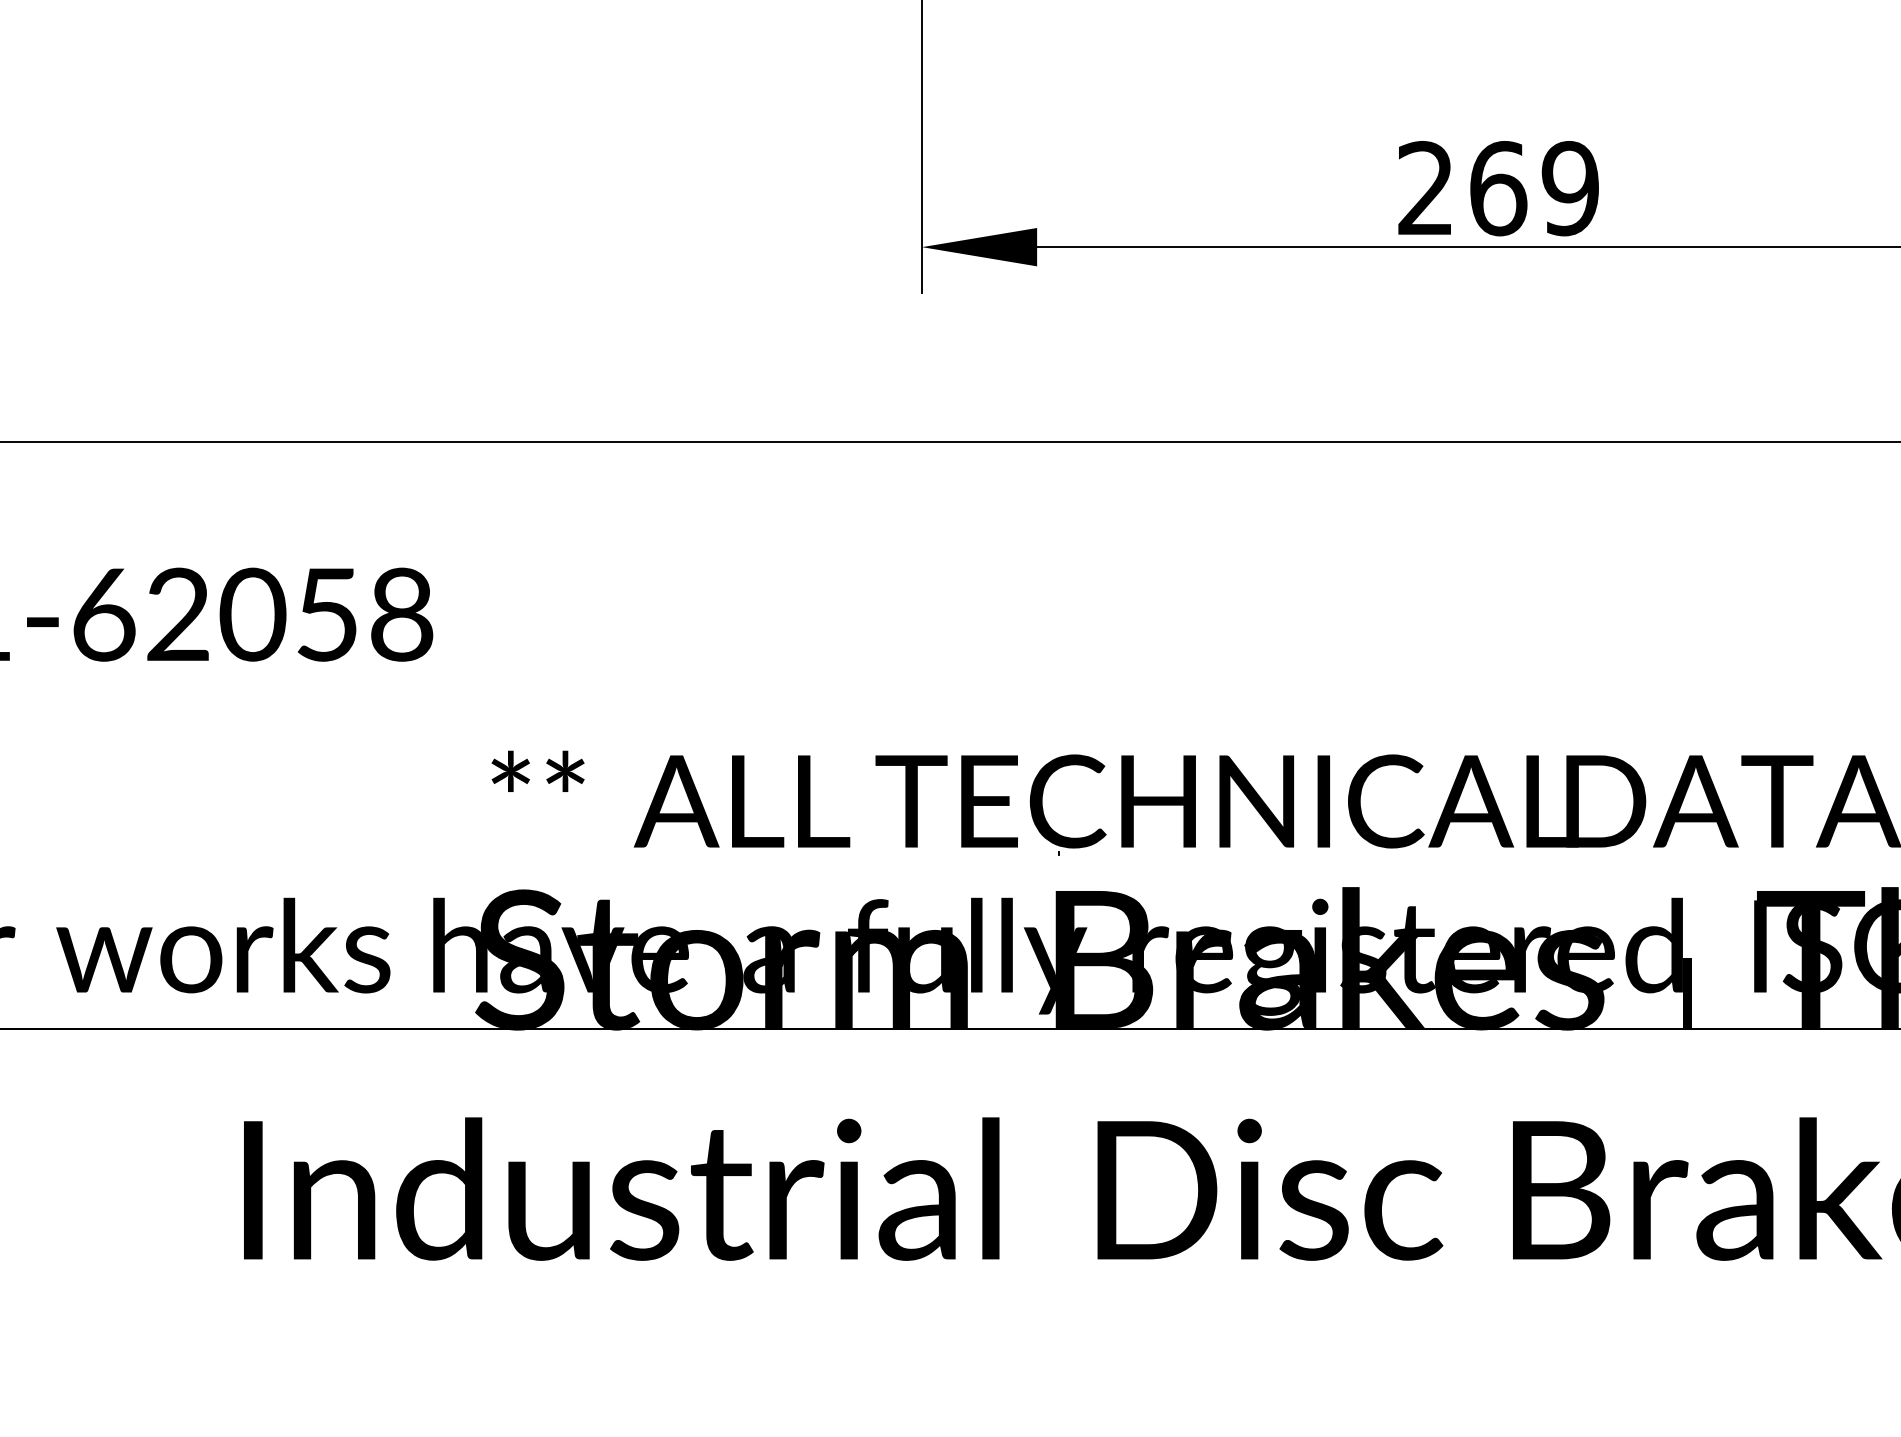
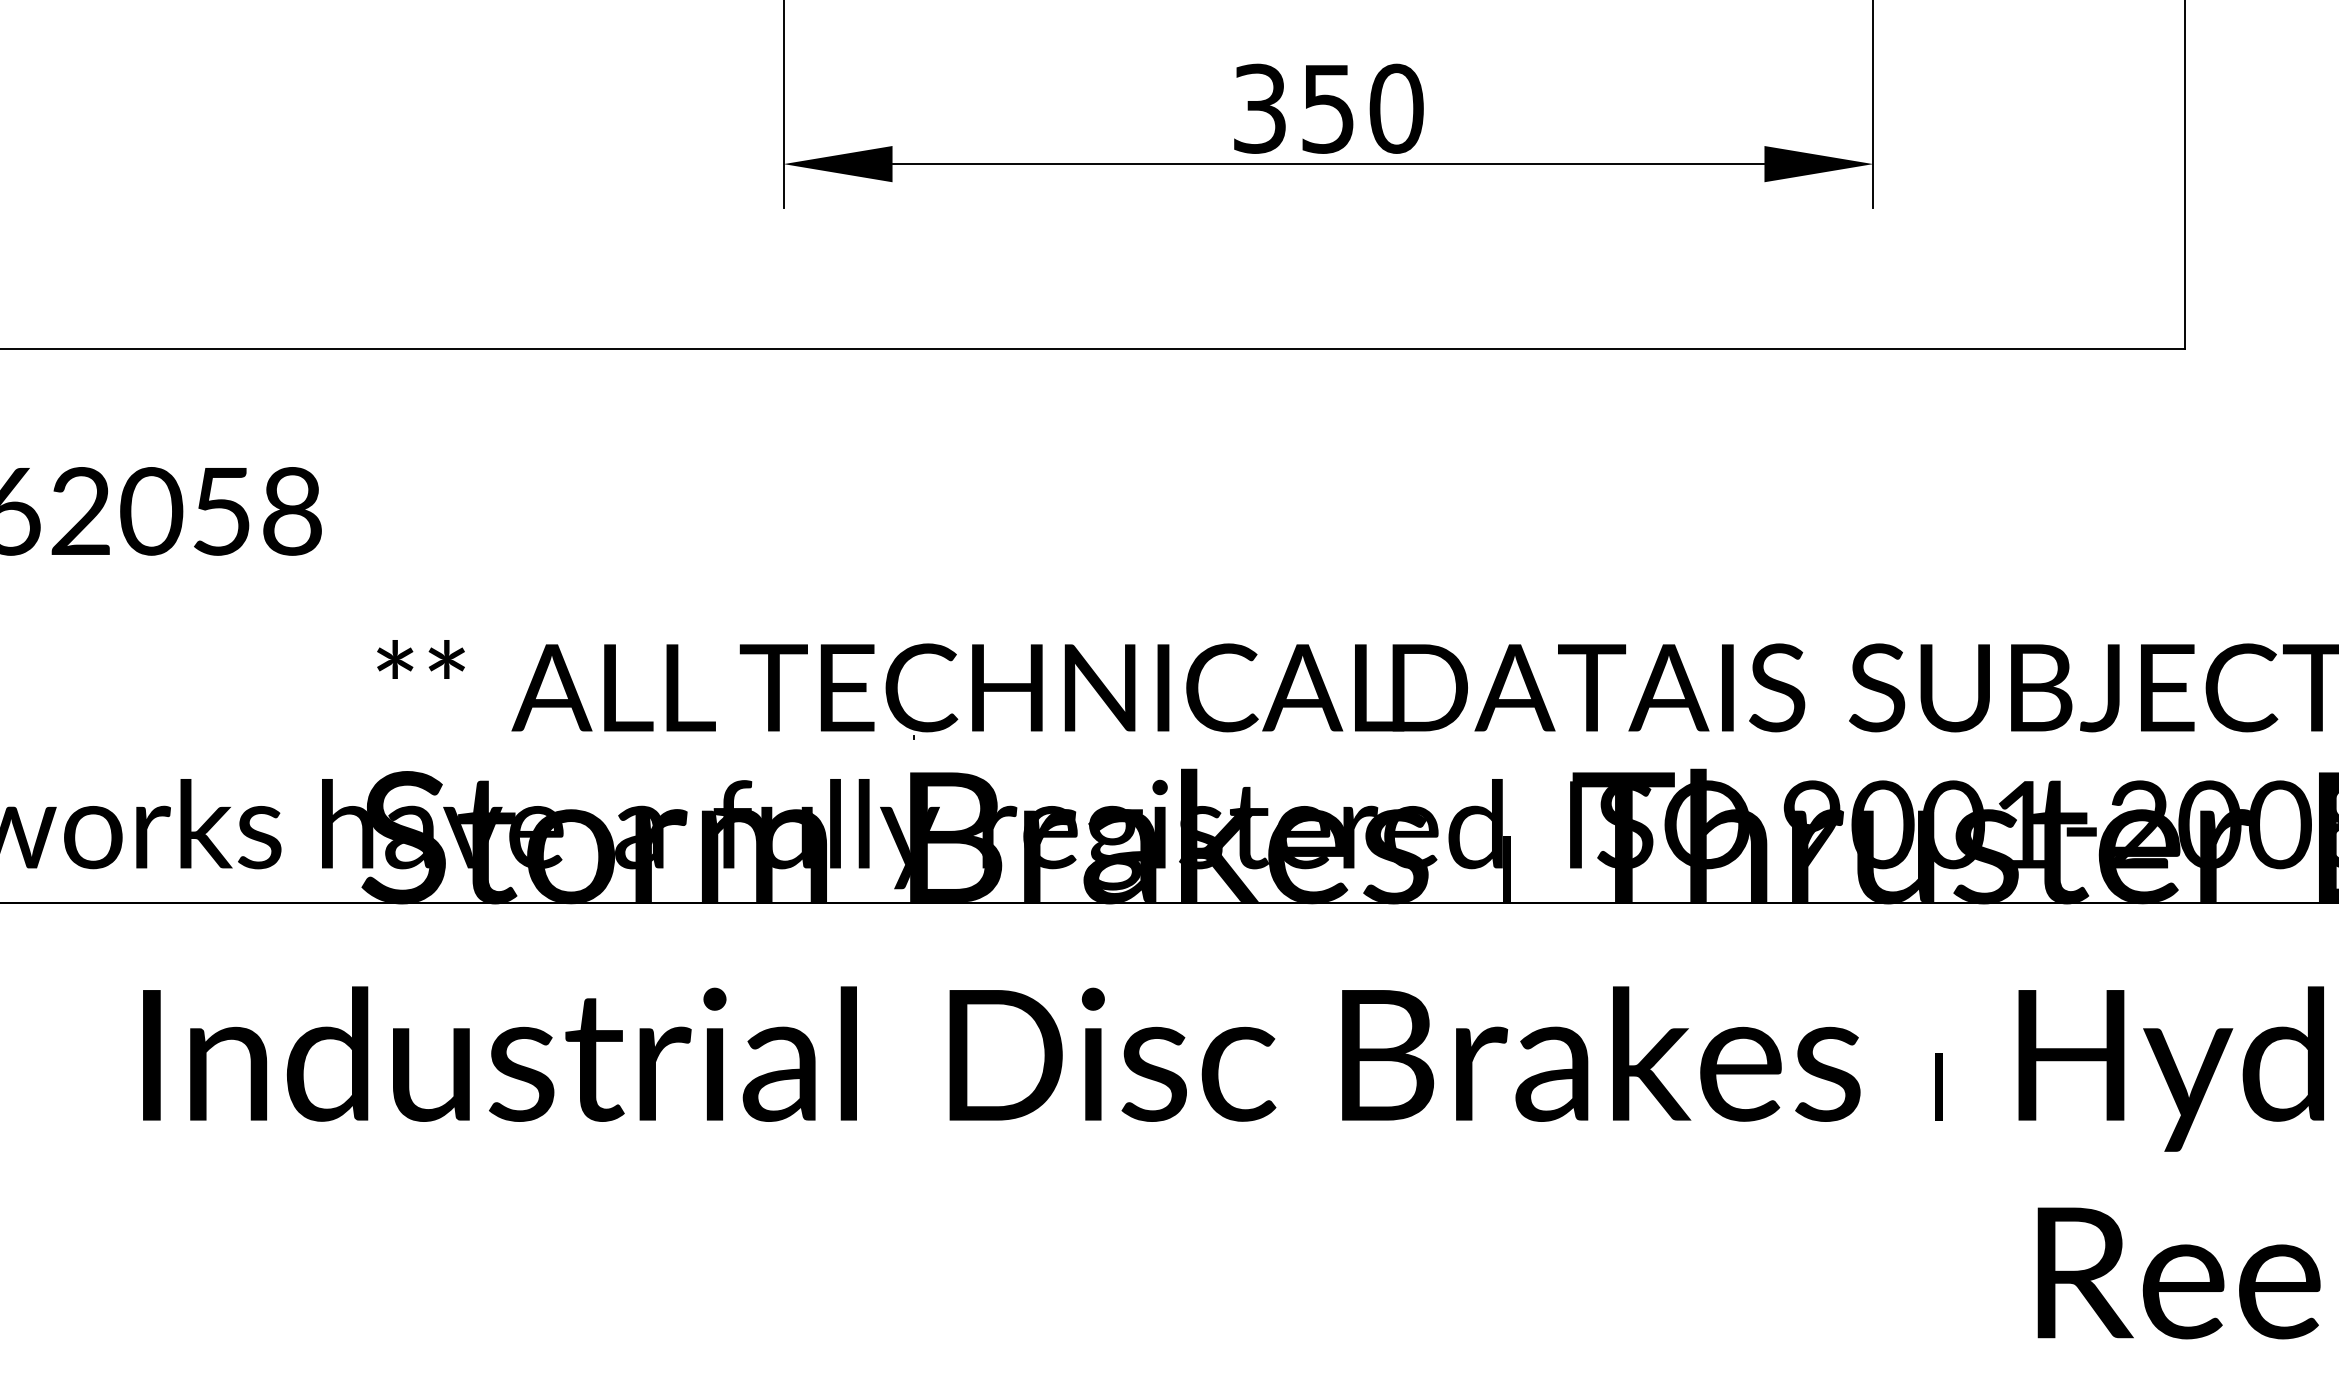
text: (1498, 188) -> (1328, 108), 269 -> 350

